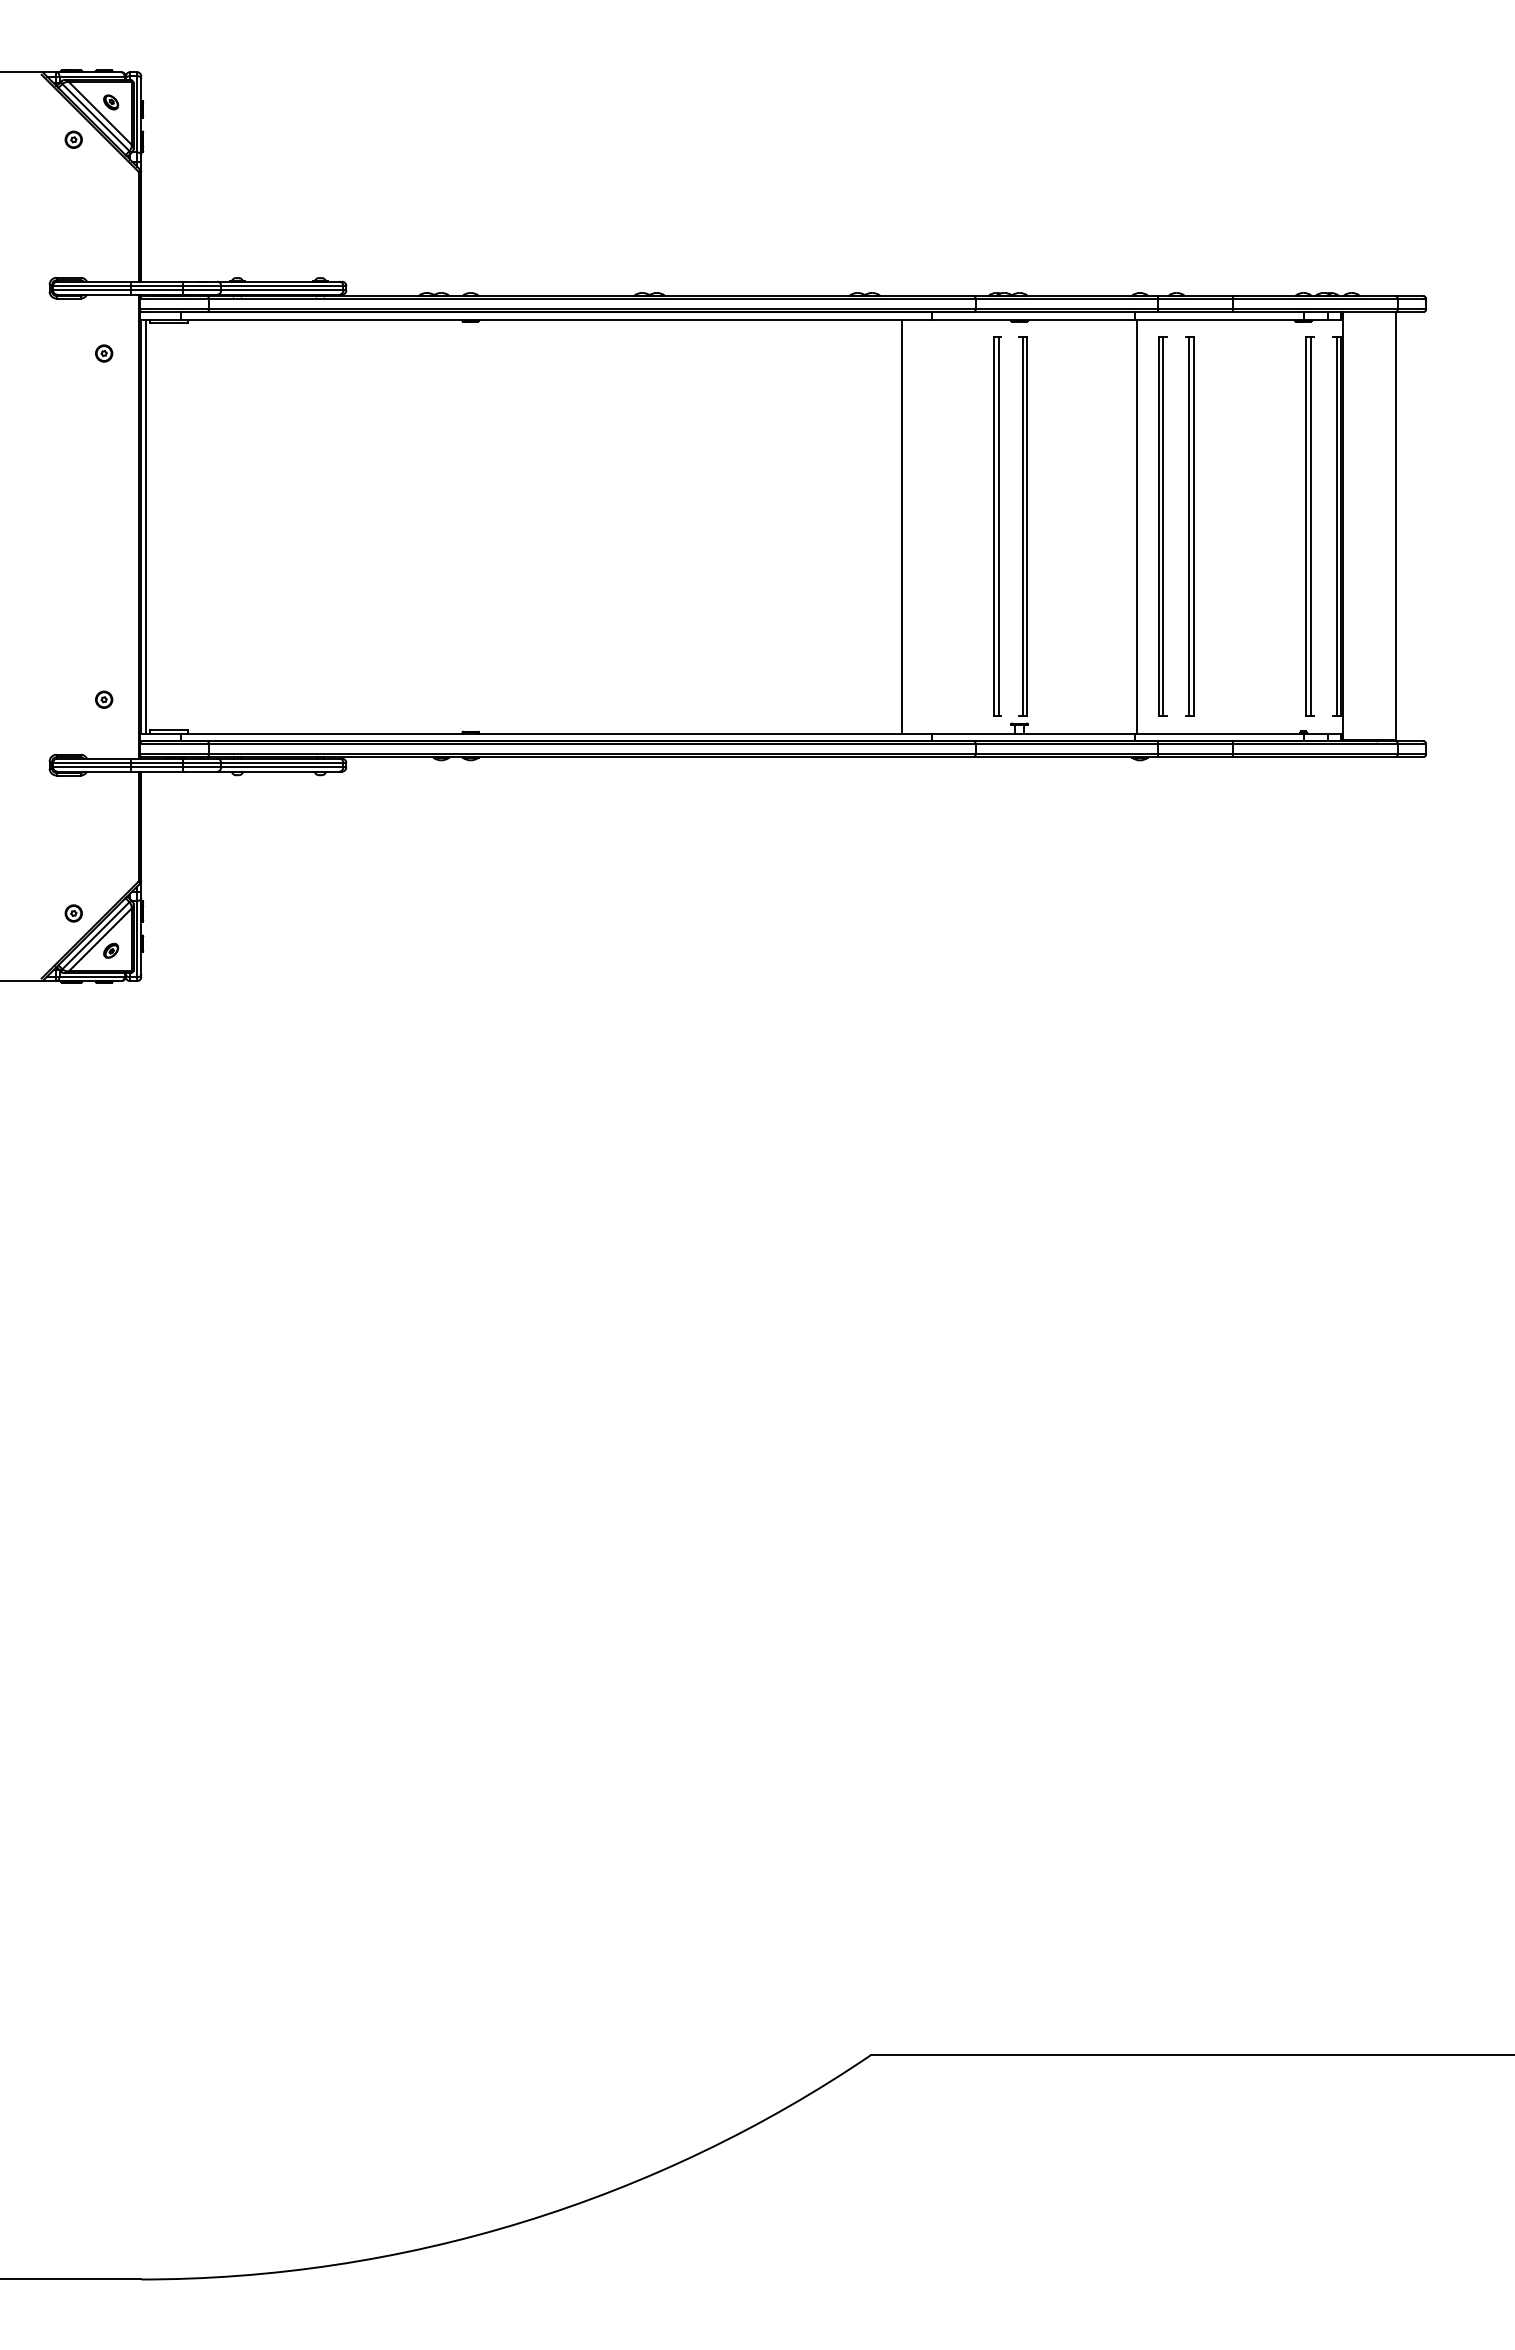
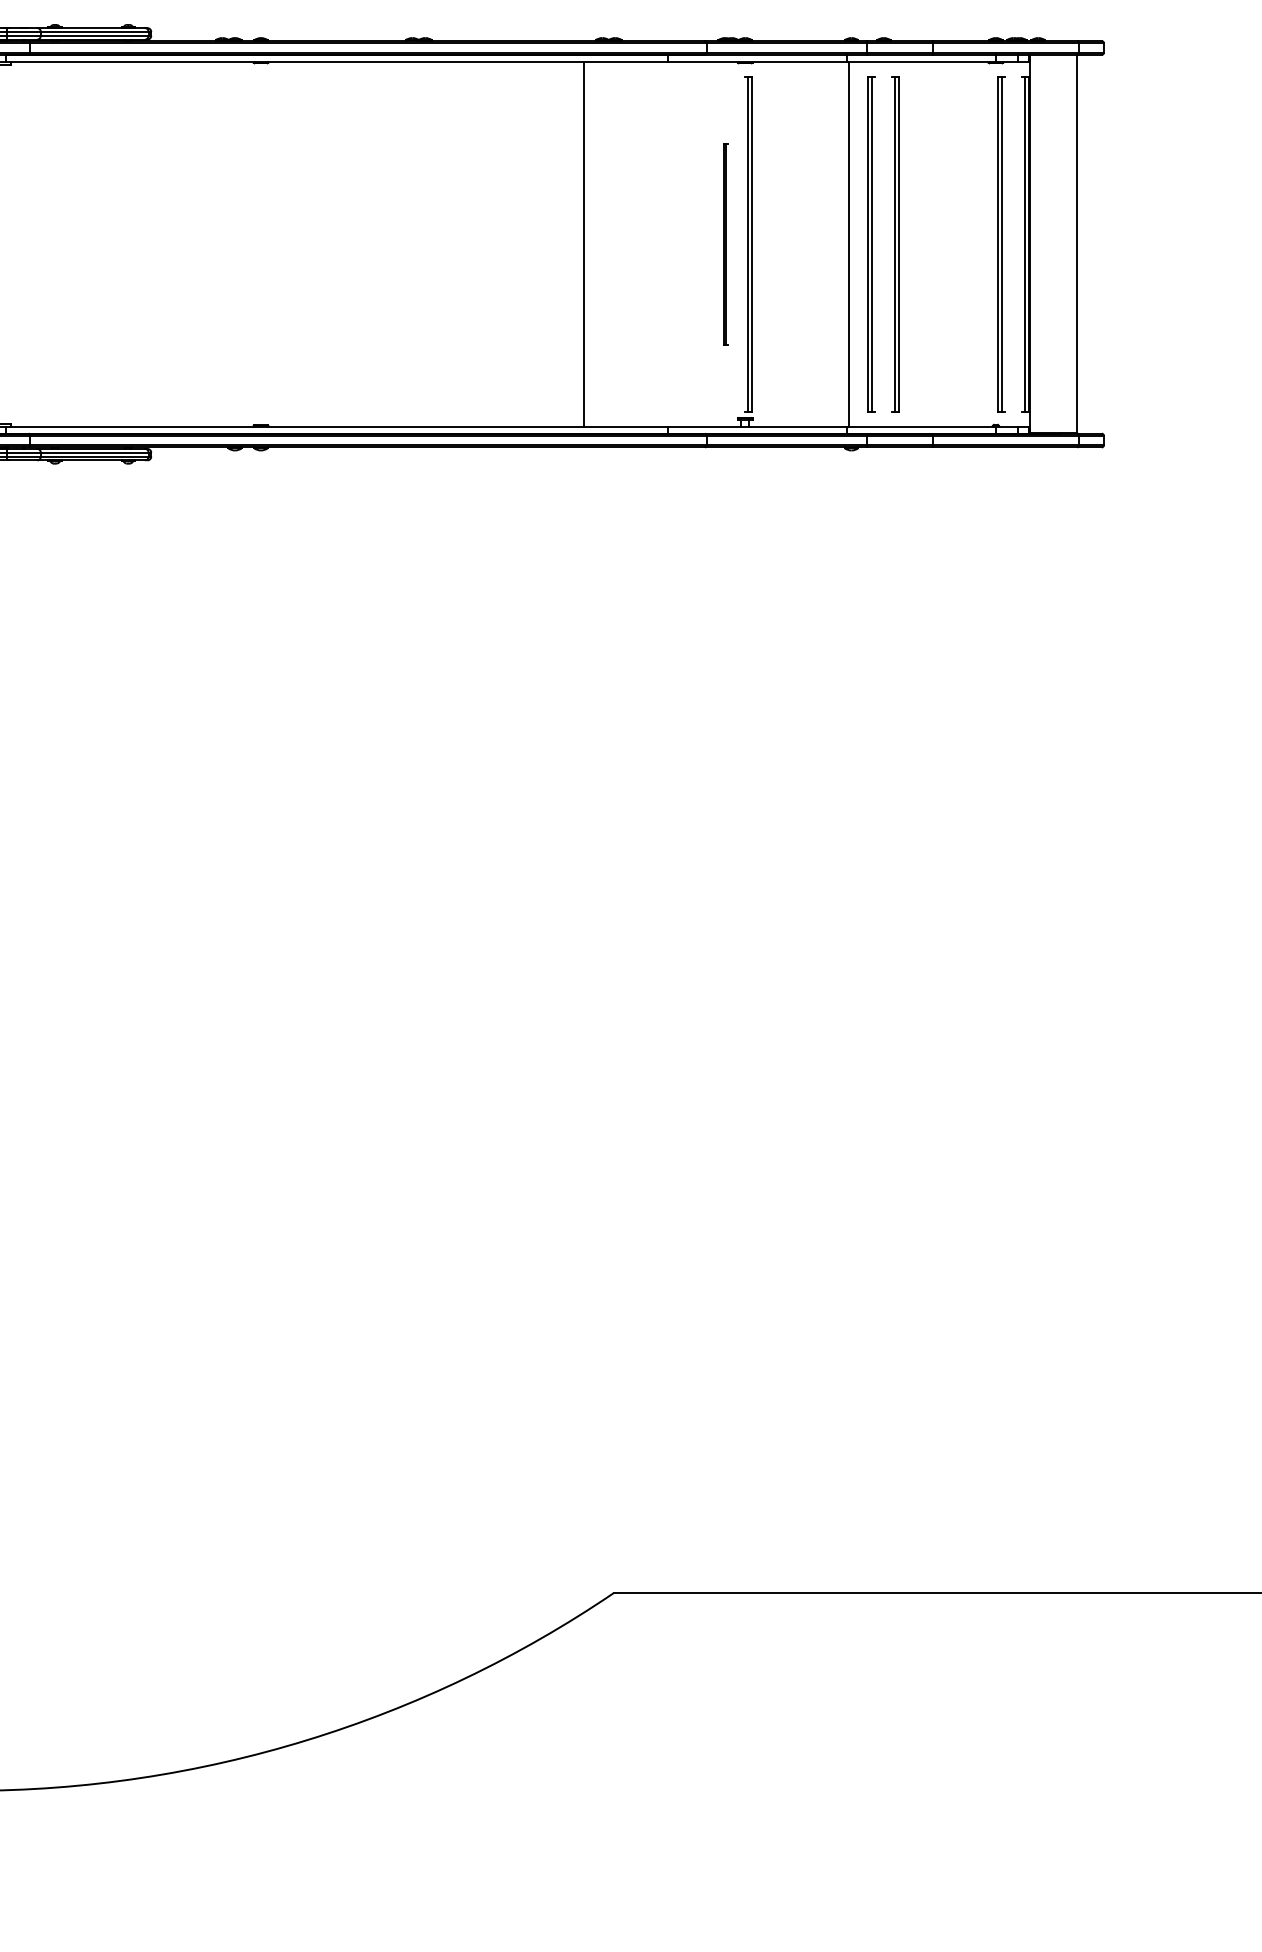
line: (902, 526) -> (583, 244), moved
part: (997, 526) -> (725, 244), size x0.6

